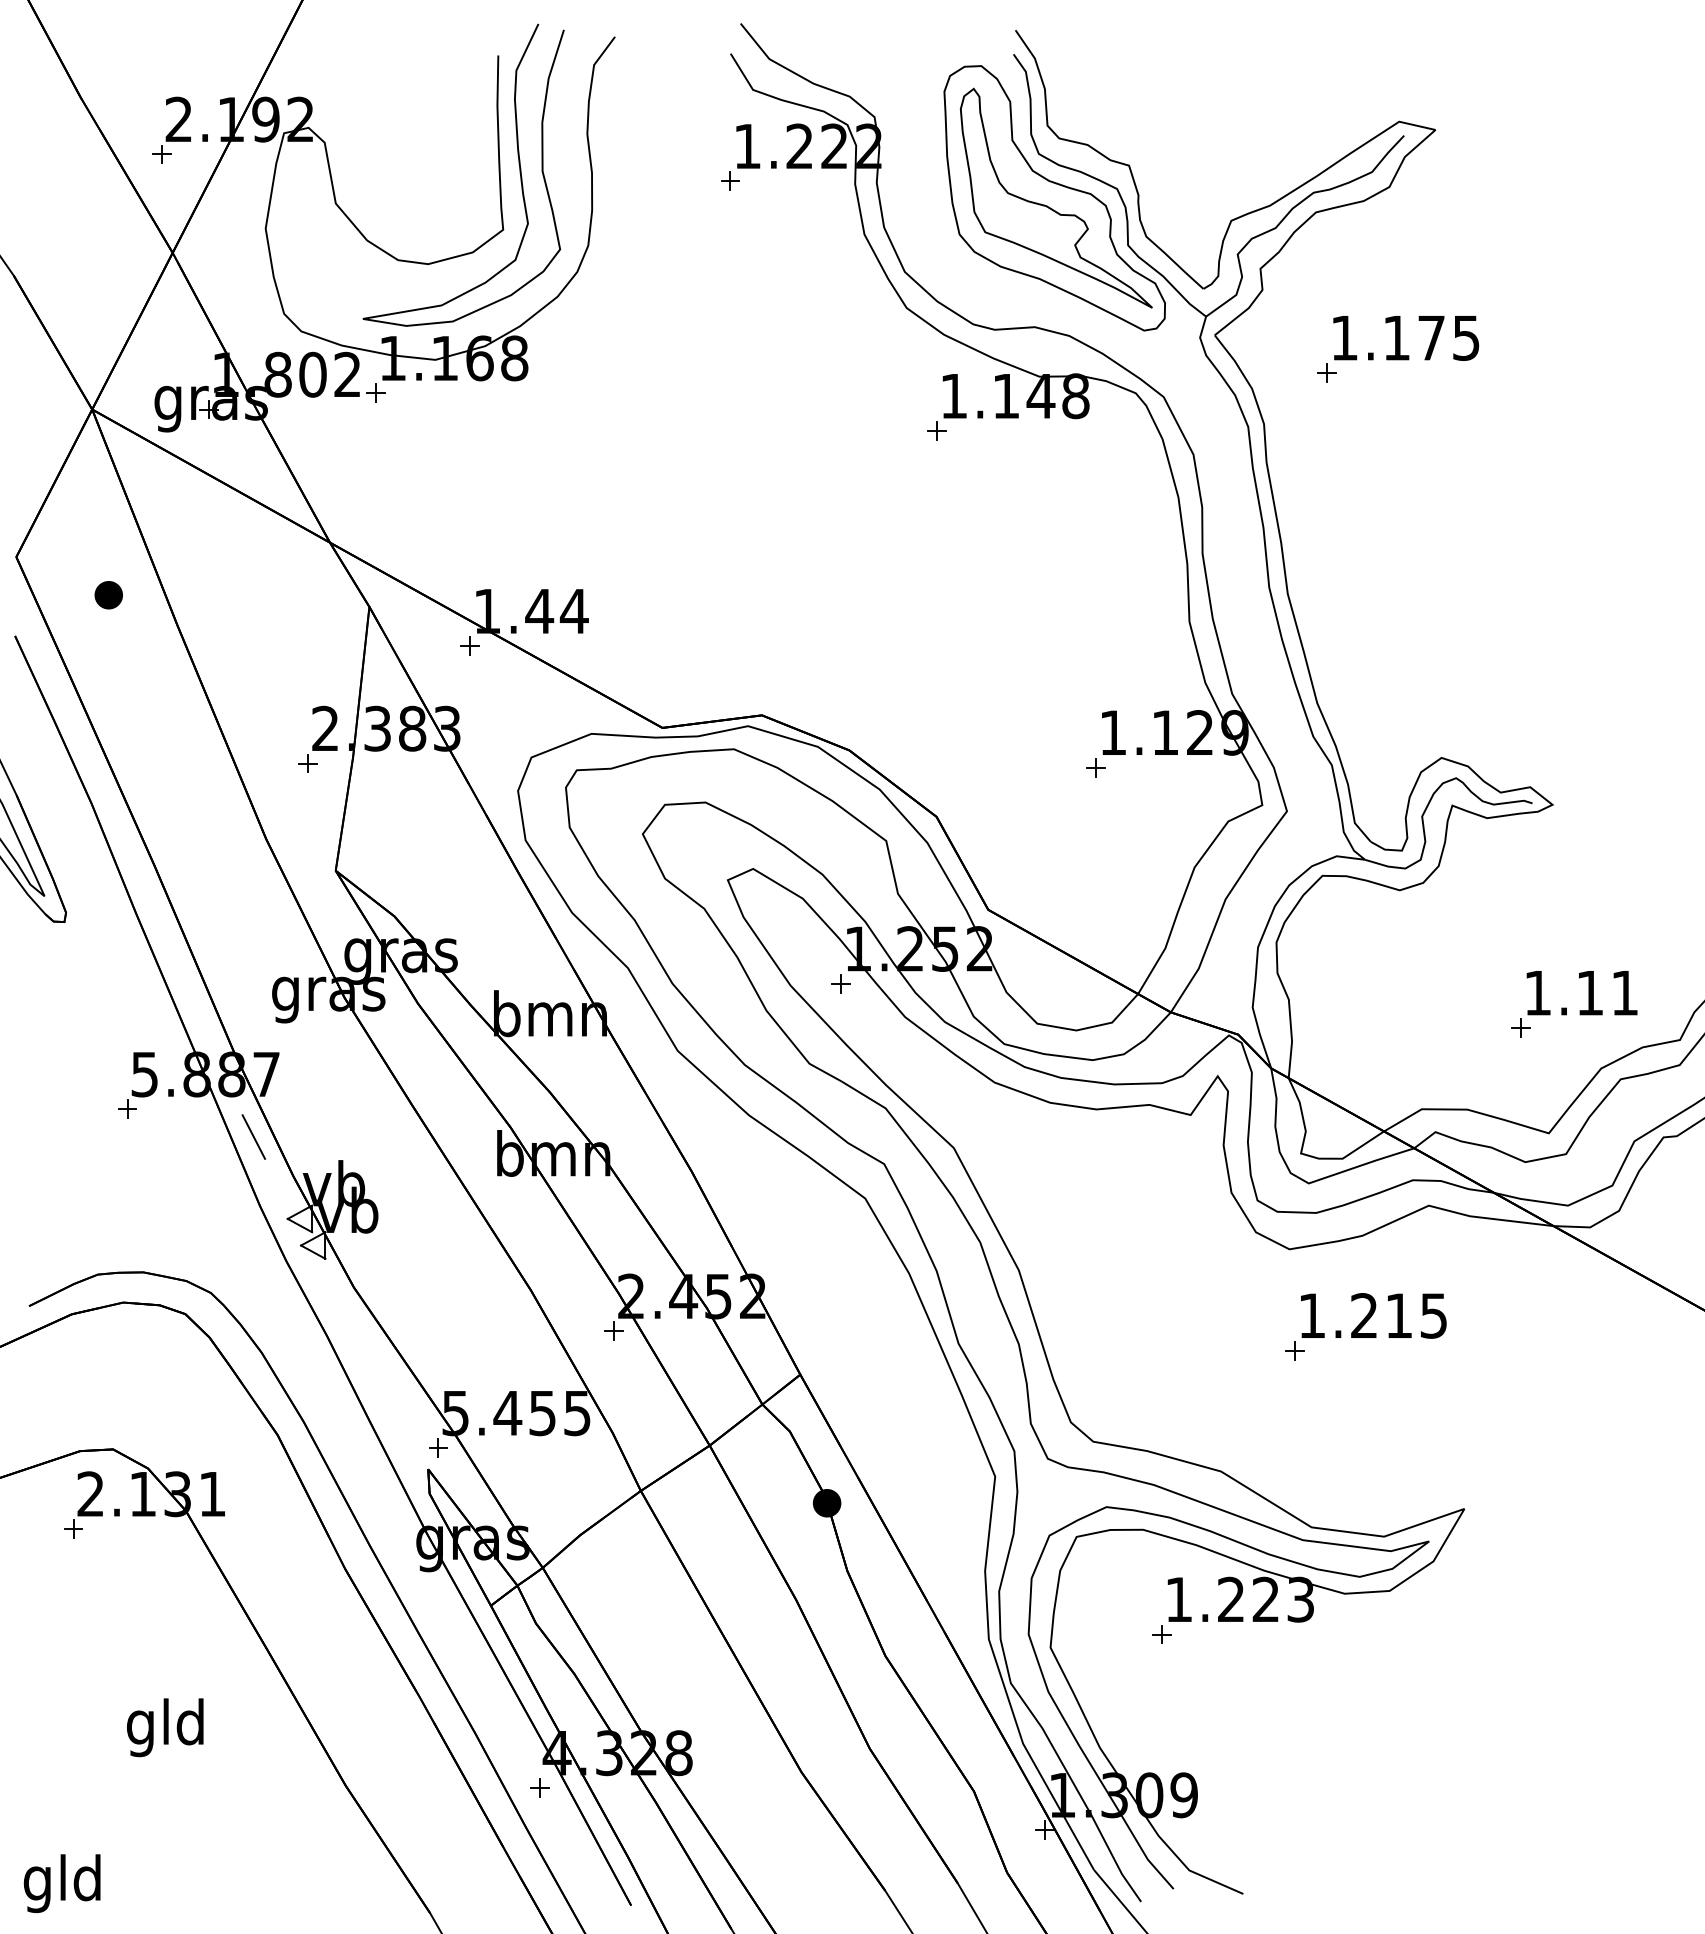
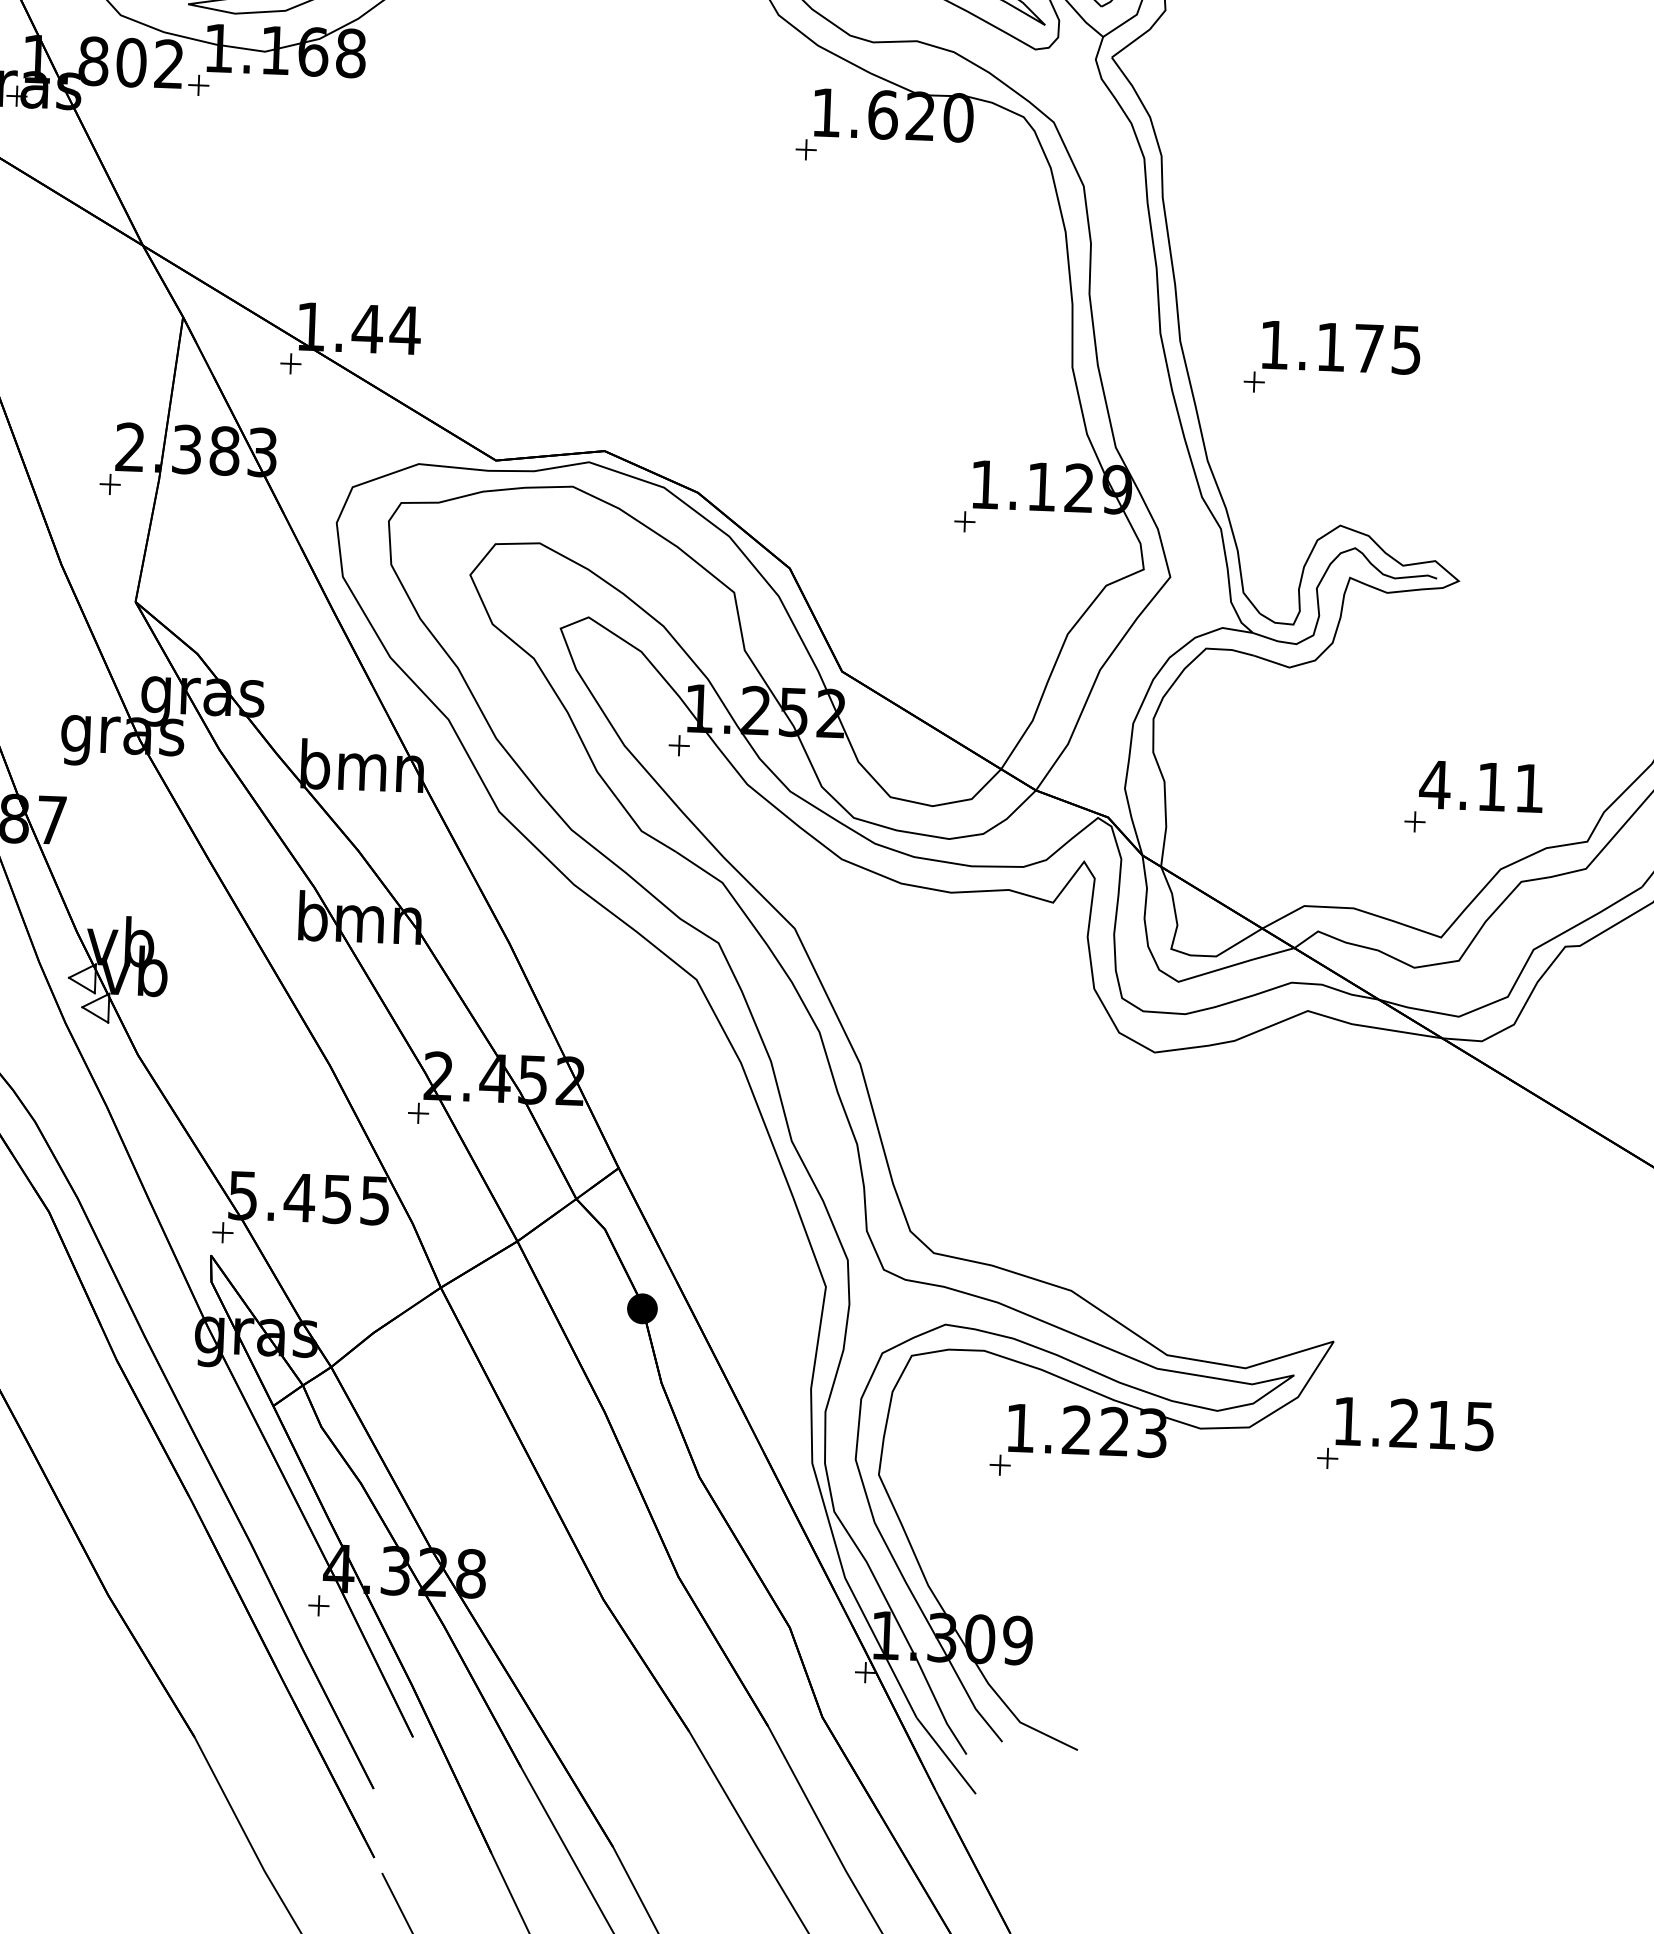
part: (1398, 349) -> (1332, 359), moved
text: (1040, 396) -> (920, 116), 1.148 -> 1.620
text: (1537, 993) -> (1434, 785), 1.11 -> 4.11
line: (253, 1136) -> (35, 886), removed
part: (1365, 1326) -> (1405, 1435), moved

